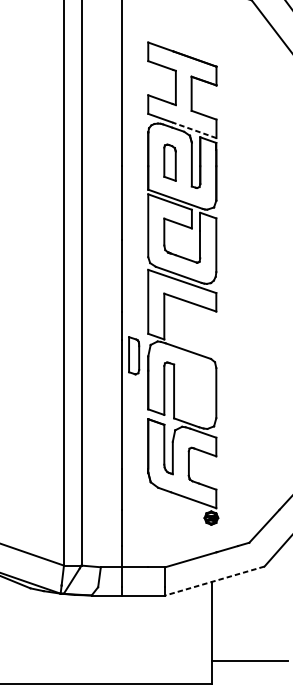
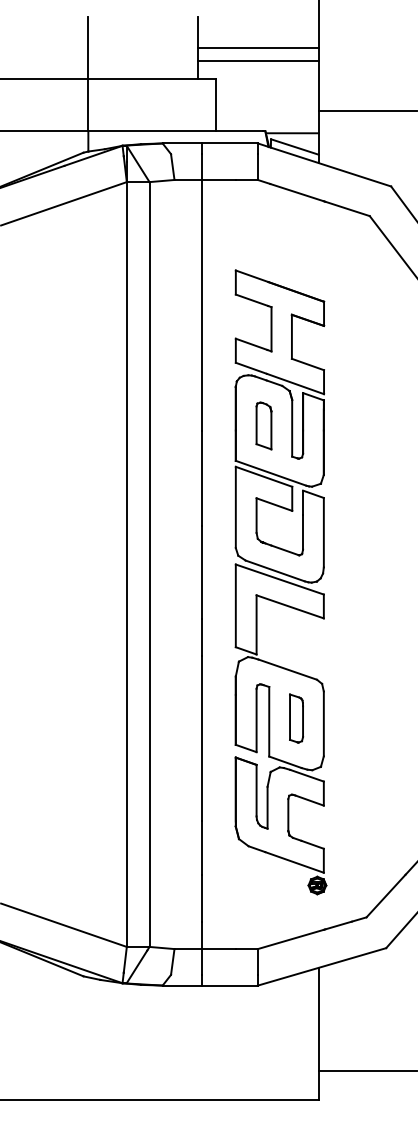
line: (194, 129) -> (295, 383), dashed -> solid
part: (134, 355) -> (296, 718), moved
line: (215, 580) -> (322, 966), dashed -> solid

